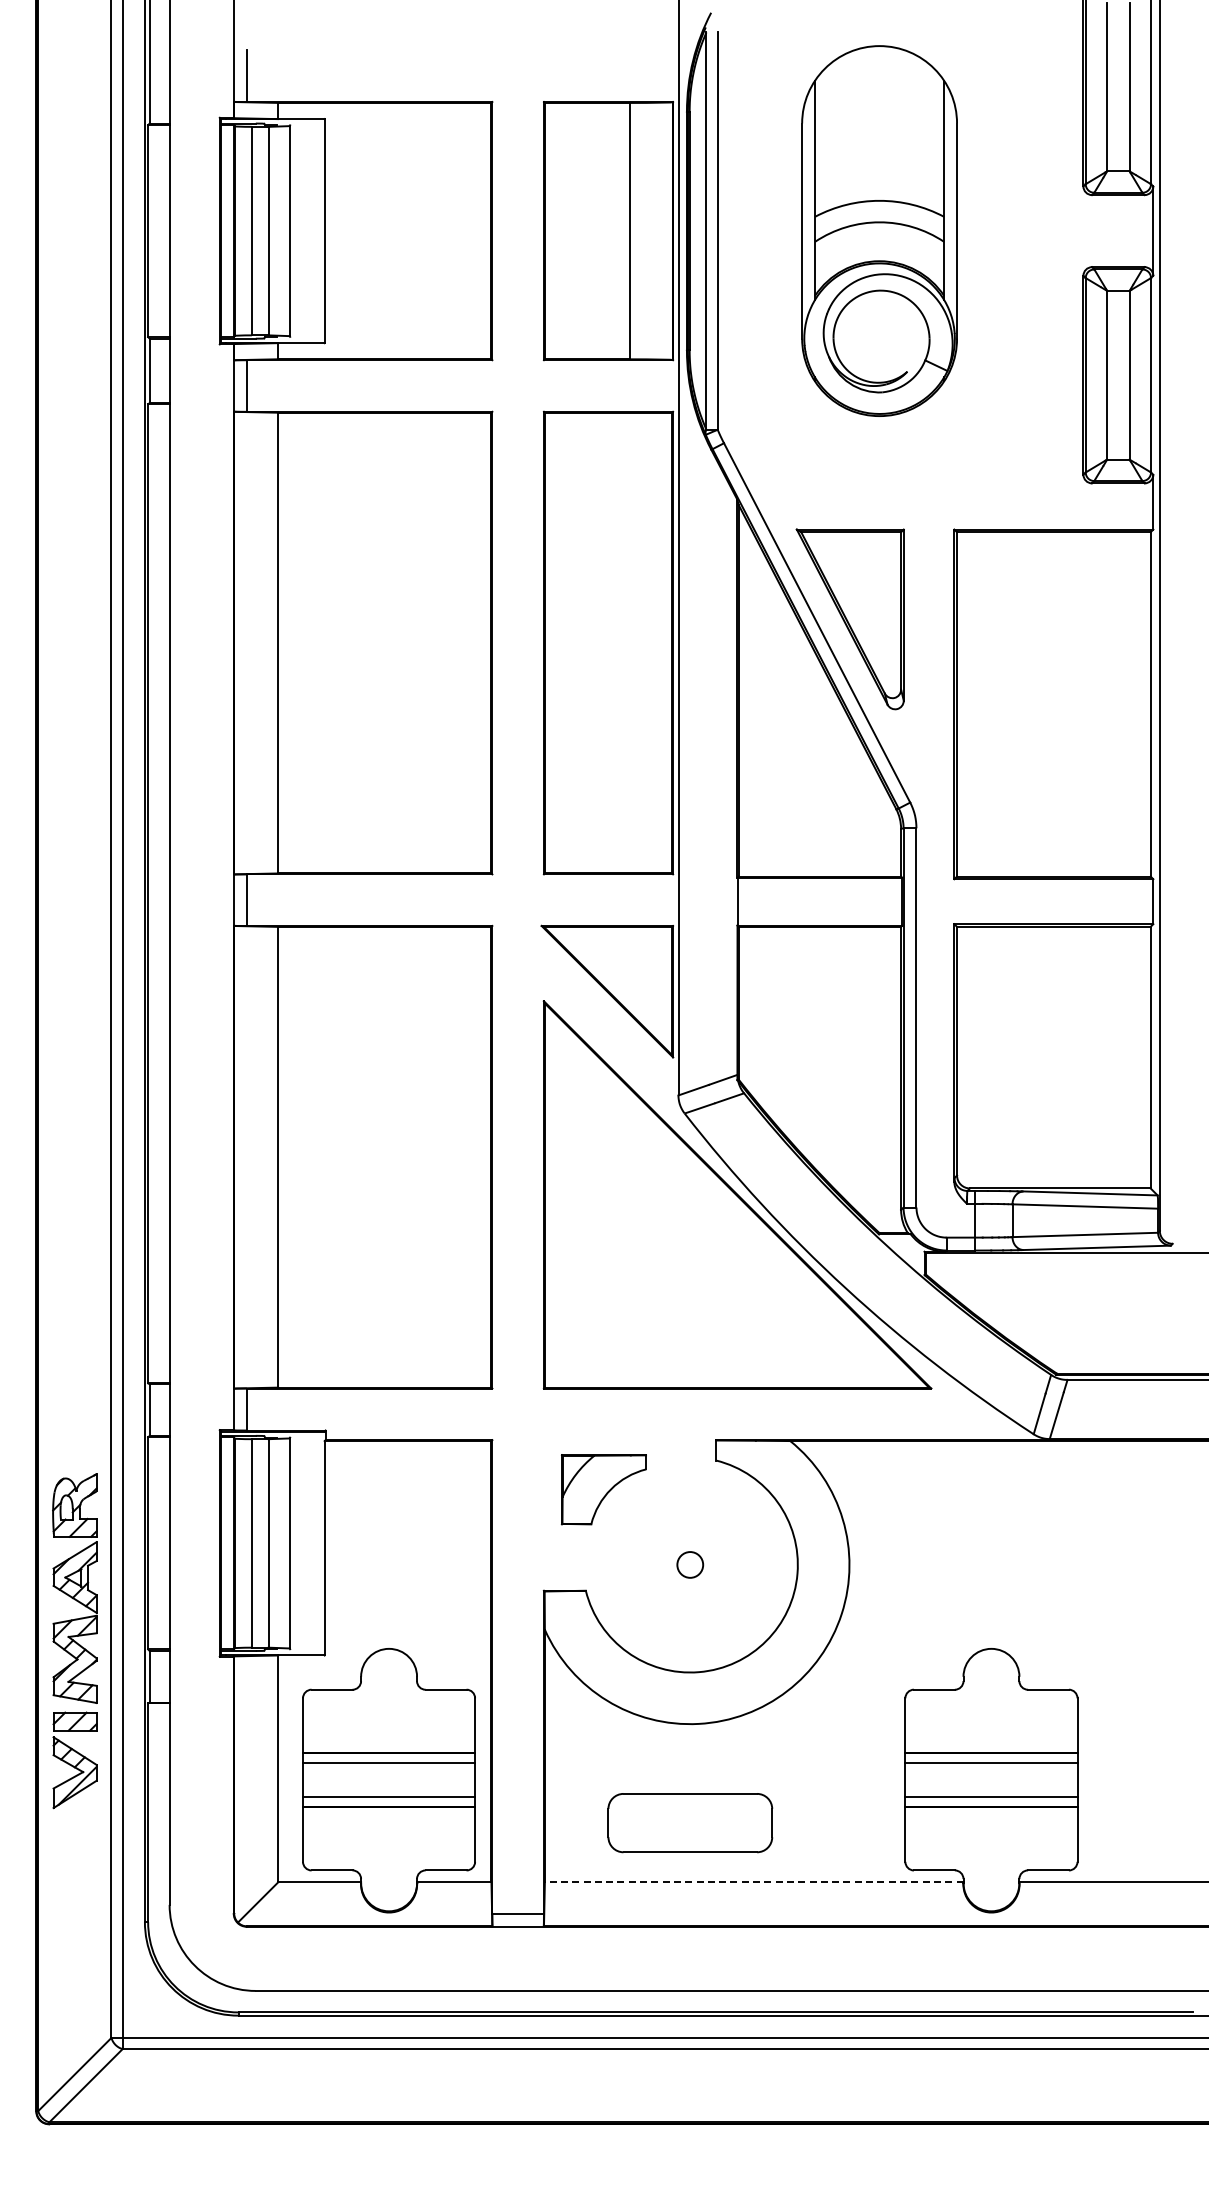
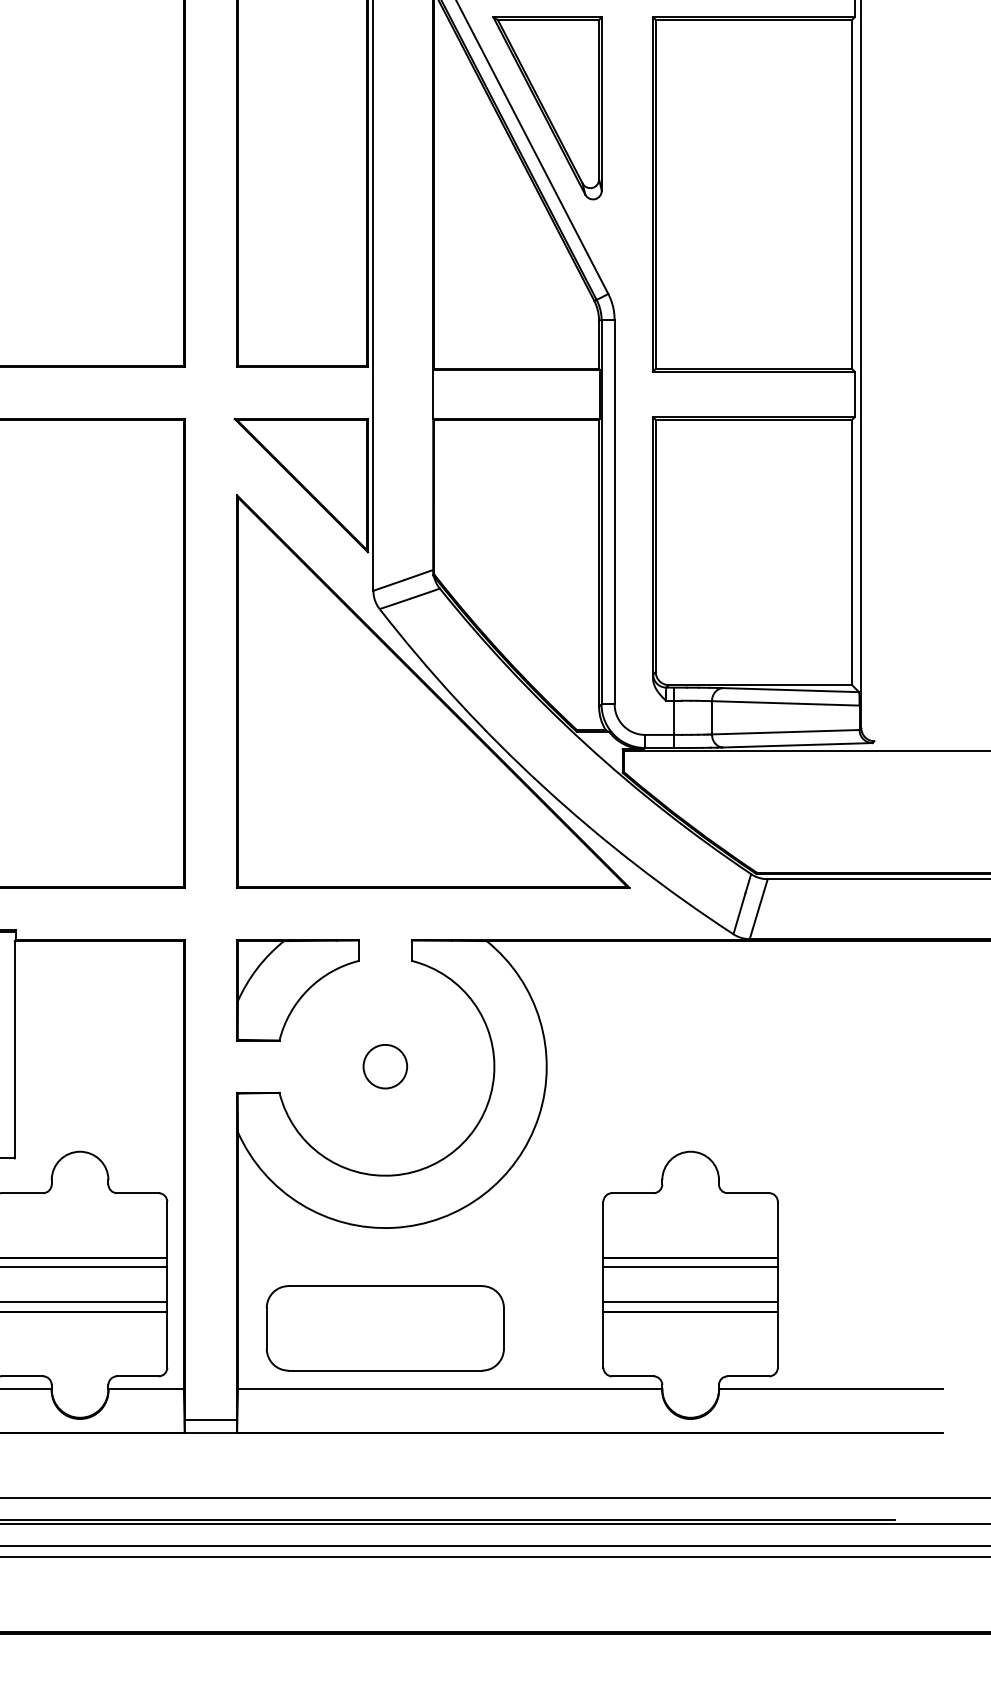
part: (603, 1489) -> (297, 990), size x1.43
circle: (689, 1564) -> (384, 1066), size x1.67
part: (690, 1822) -> (385, 1327), size x1.43
line: (753, 1882) -> (449, 1388), dashed -> solid

